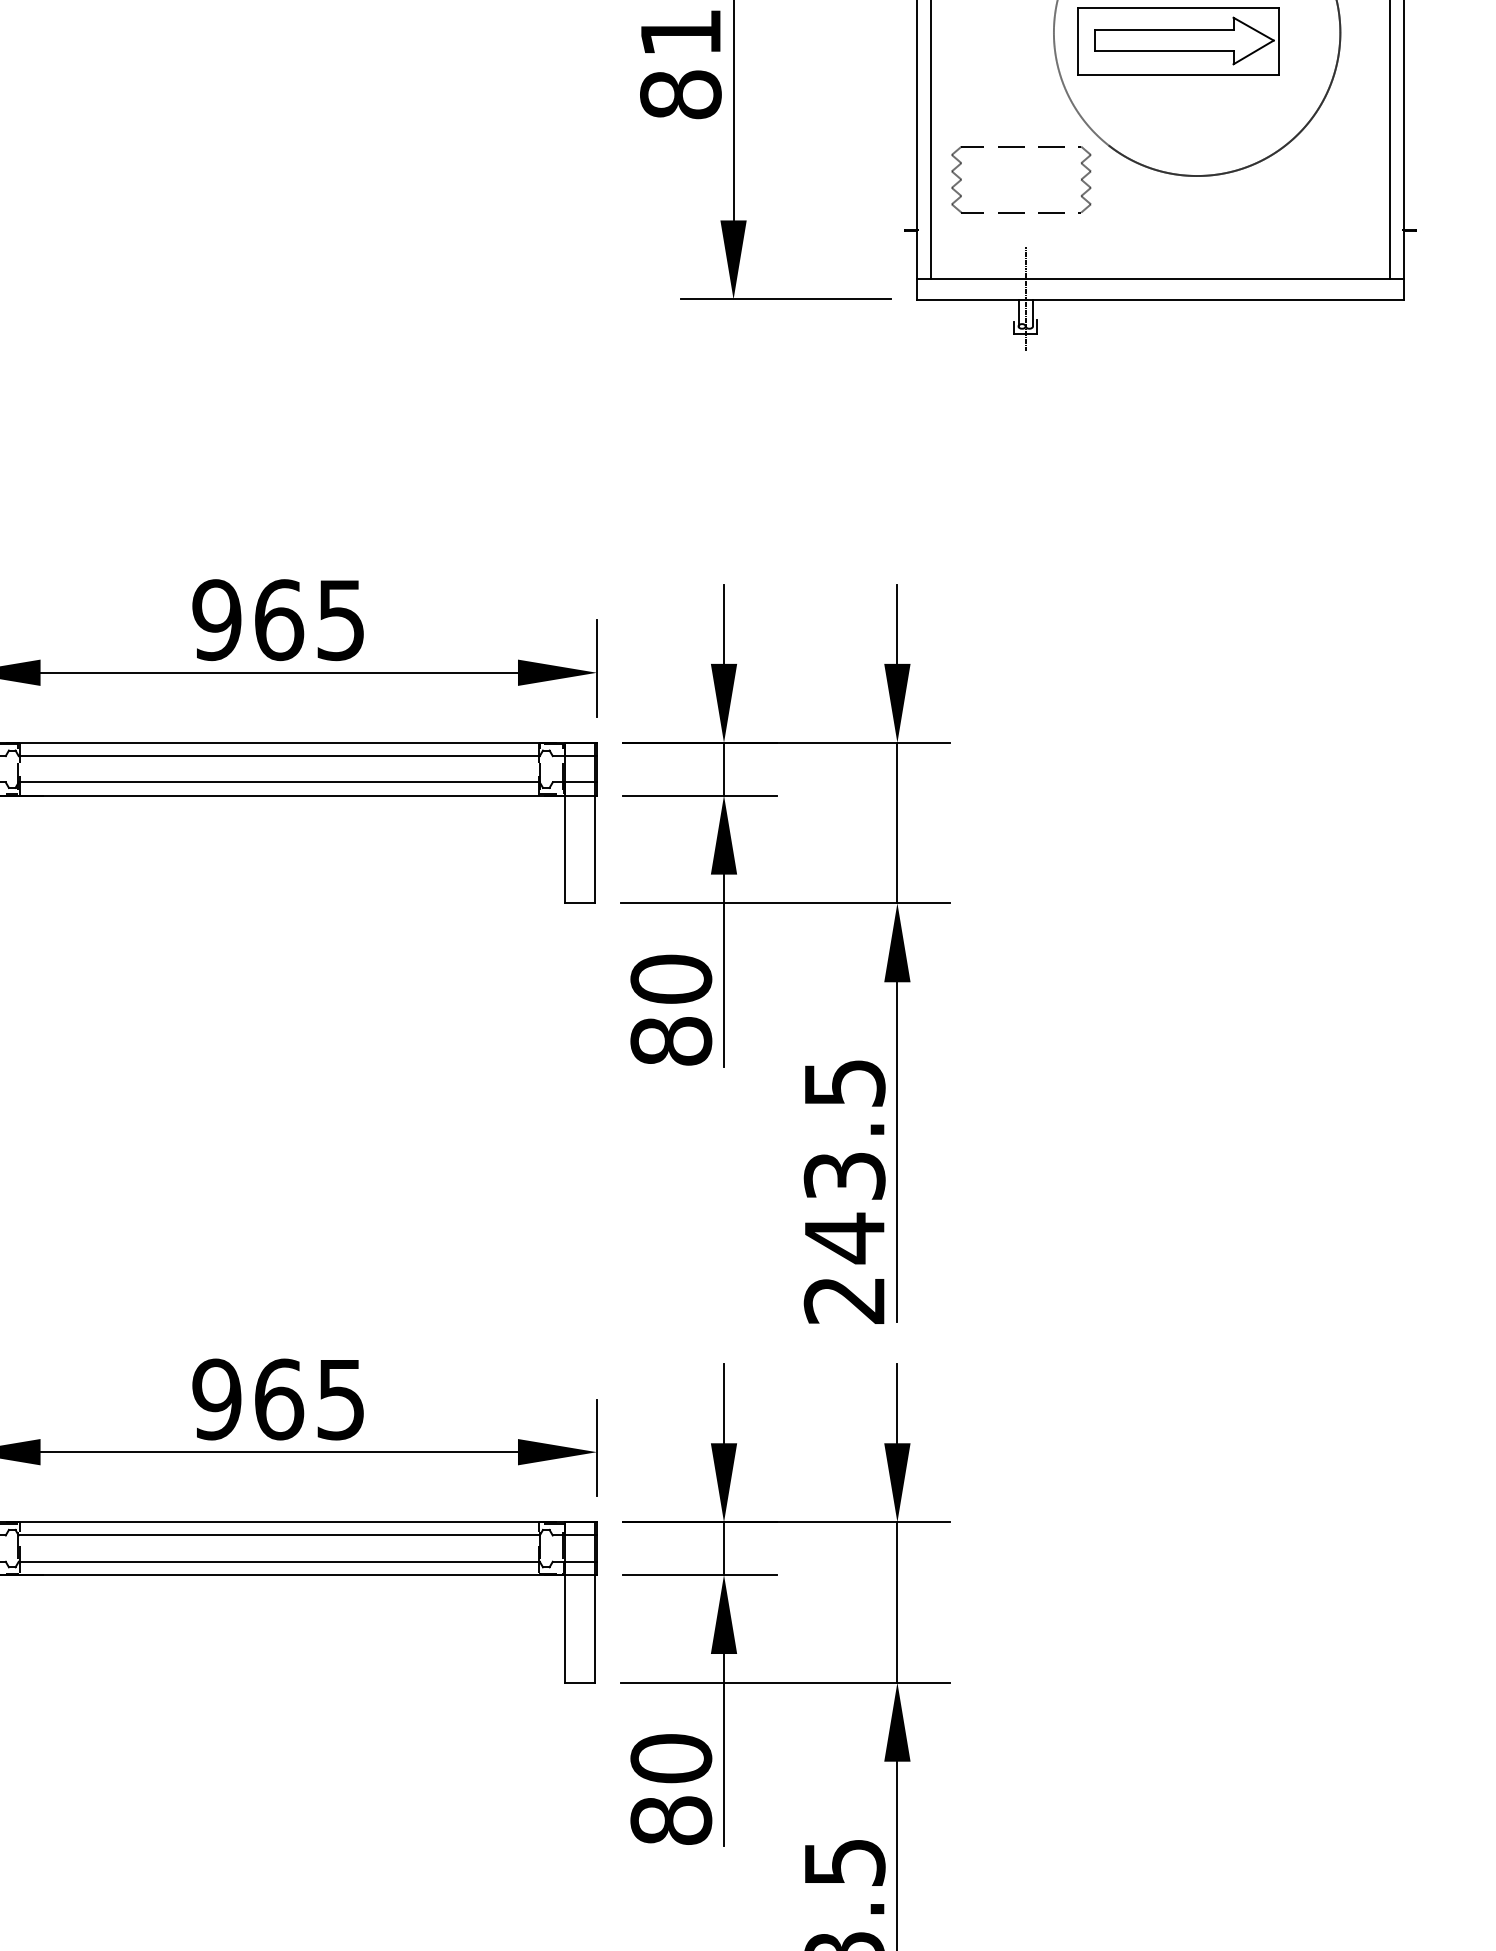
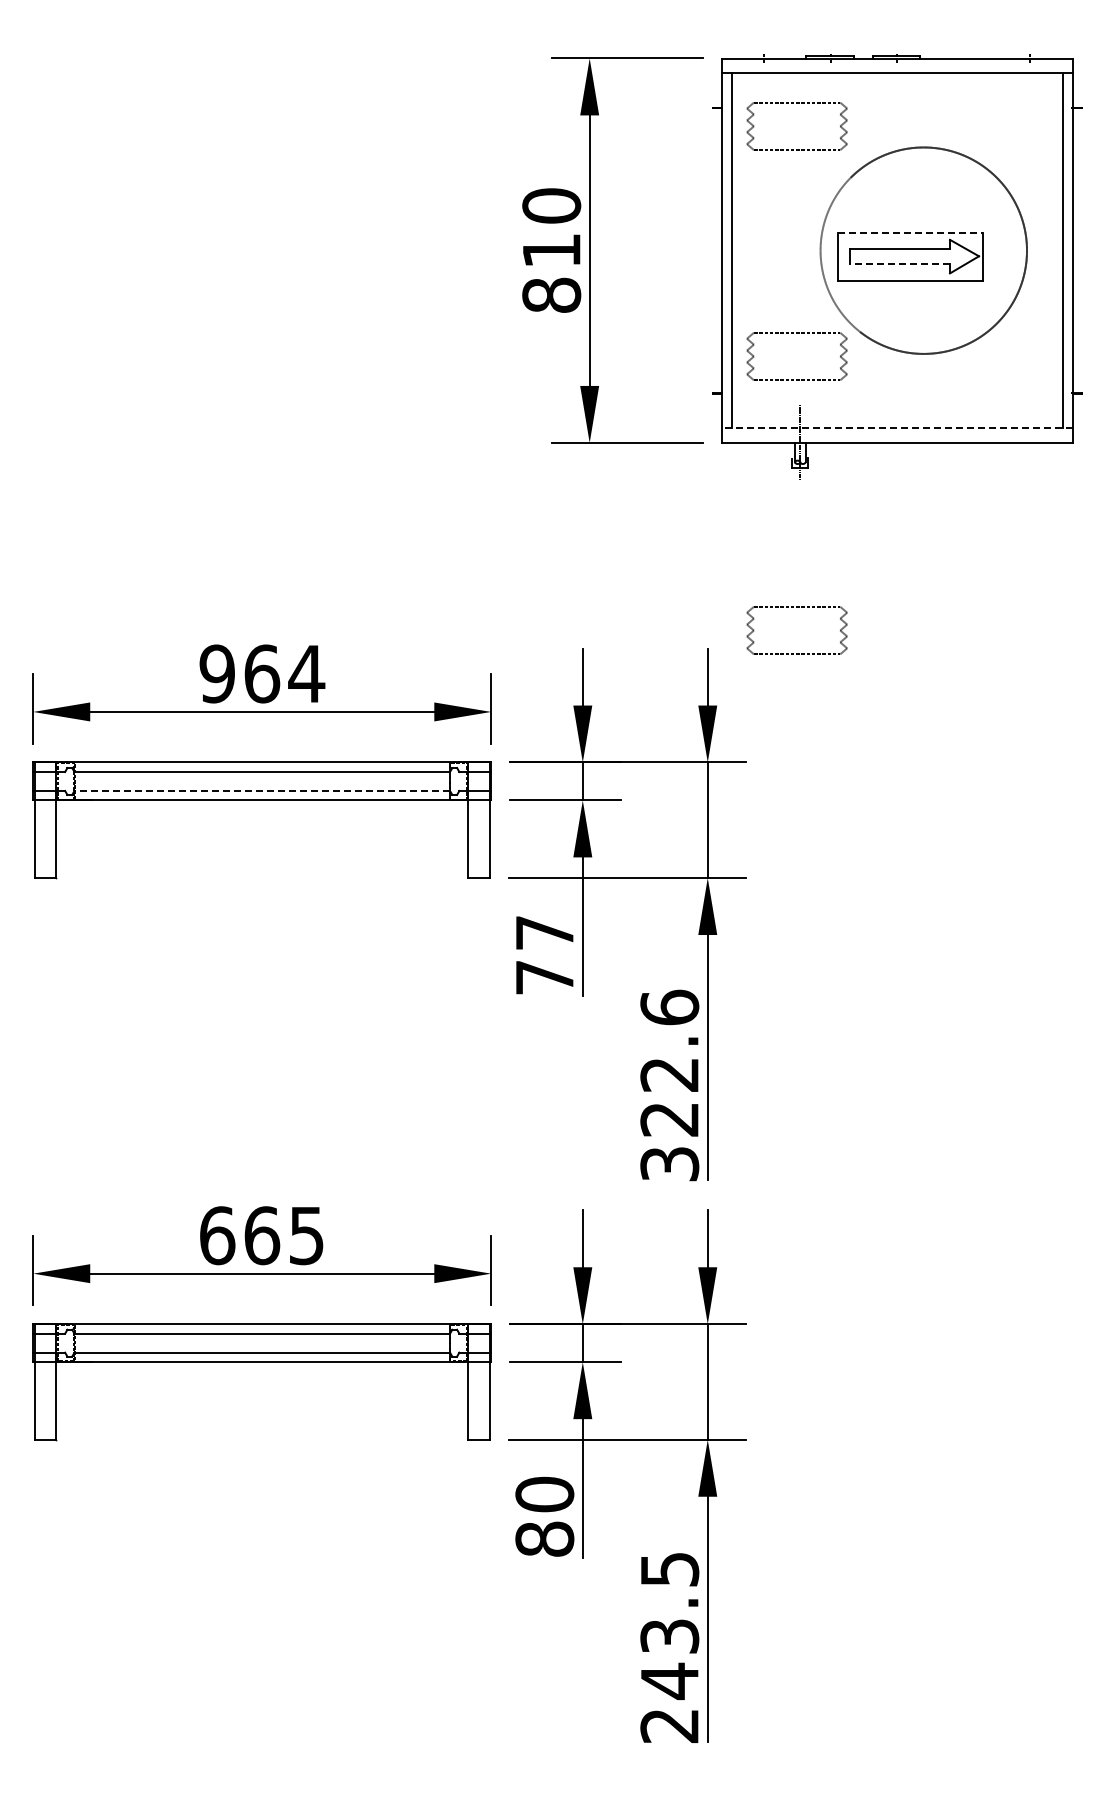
line: (1178, 7) -> (910, 232), solid -> dashed
line: (1164, 50) -> (900, 263), solid -> dashed
line: (1159, 279) -> (896, 428), solid -> dashed
part: (1020, 527) -> (796, 607), added
text: (340, 620) -> (306, 674), 965 -> 964
line: (279, 781) -> (262, 790), solid -> dashed
text: (670, 1010) -> (544, 955), 80 -> 77
text: (844, 1191) -> (669, 1085), 243.5 -> 322.6
text: (217, 1399) -> (217, 1235), 965 -> 665

